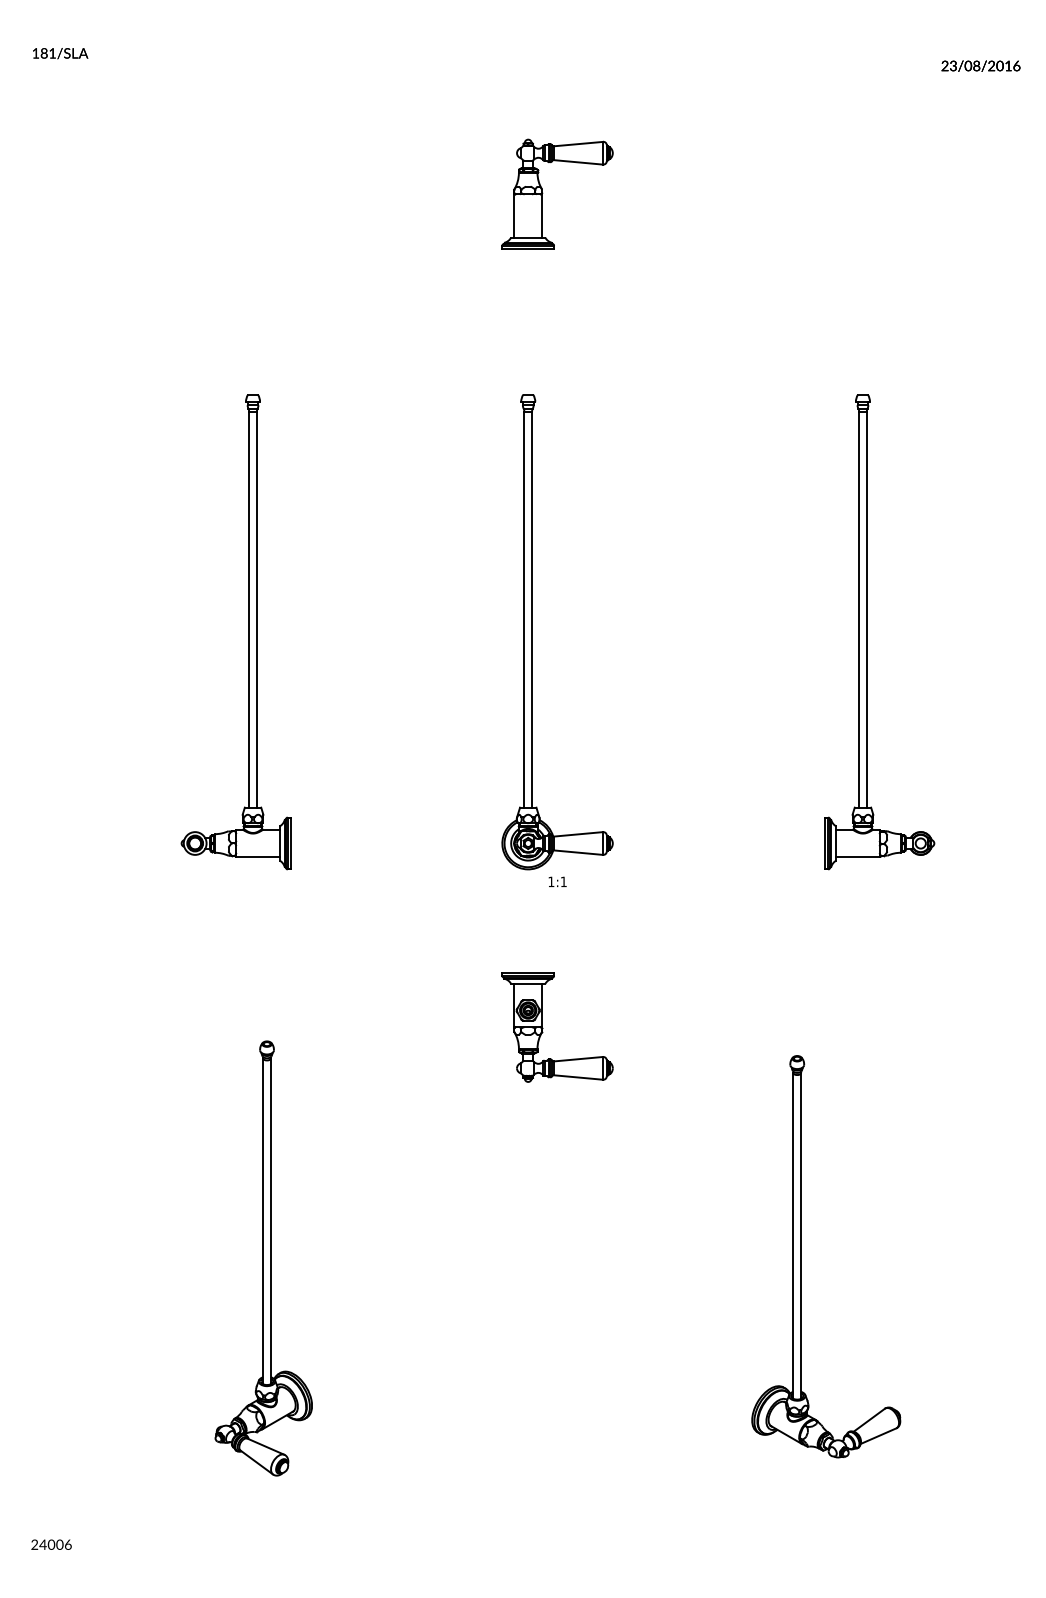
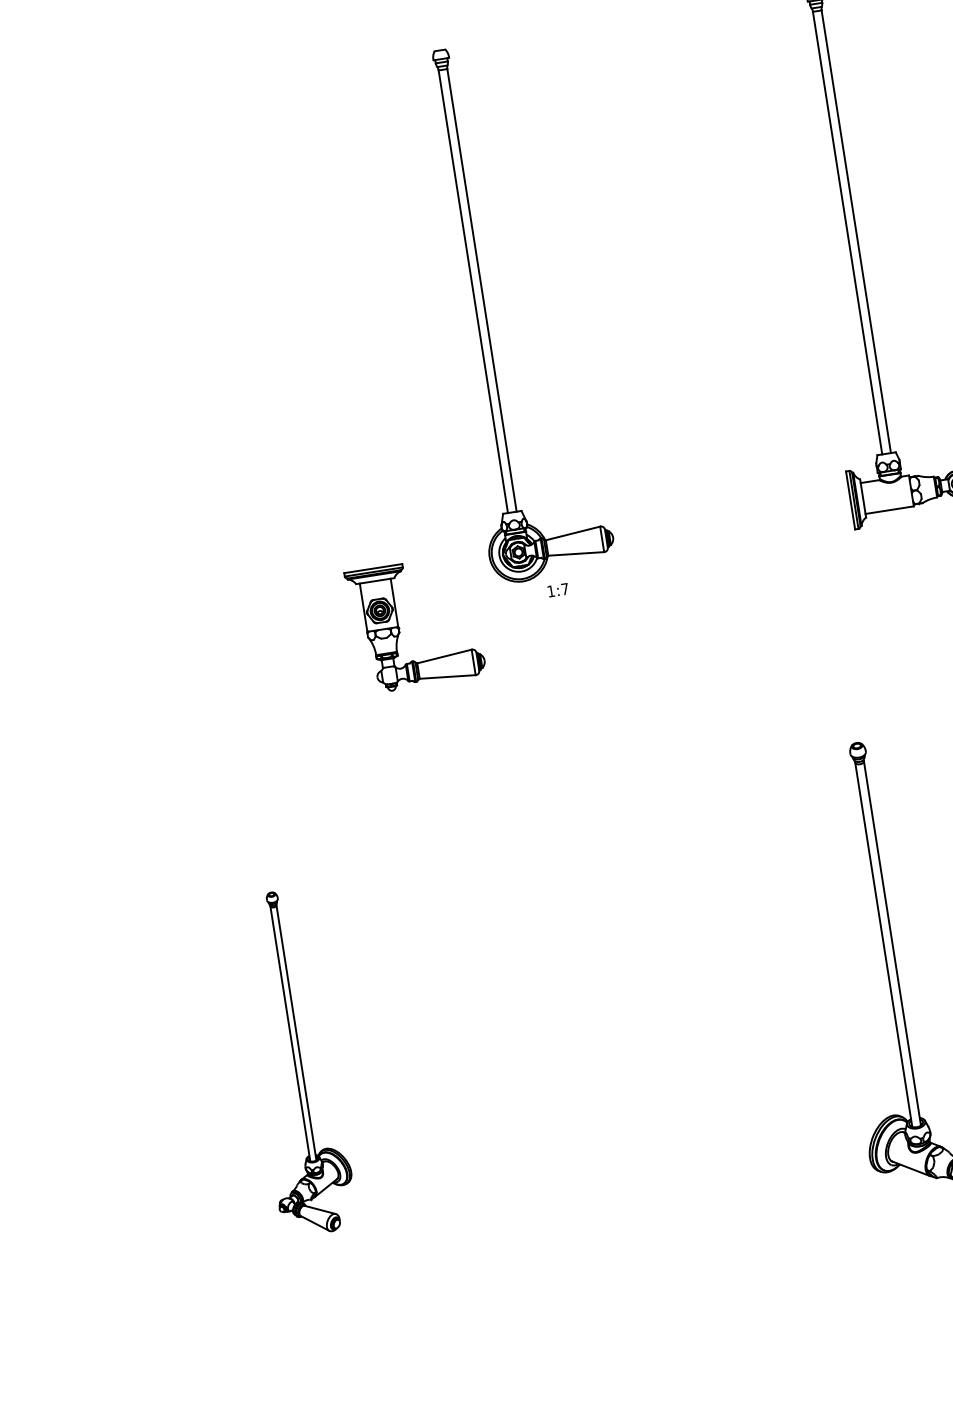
part: (248, 632) -> (168, 365), removed
text: (563, 881) -> (564, 588), 1:1 -> 1:7
part: (543, 1028) -> (400, 628), moved
part: (263, 1258) -> (295, 1062), size x0.7

